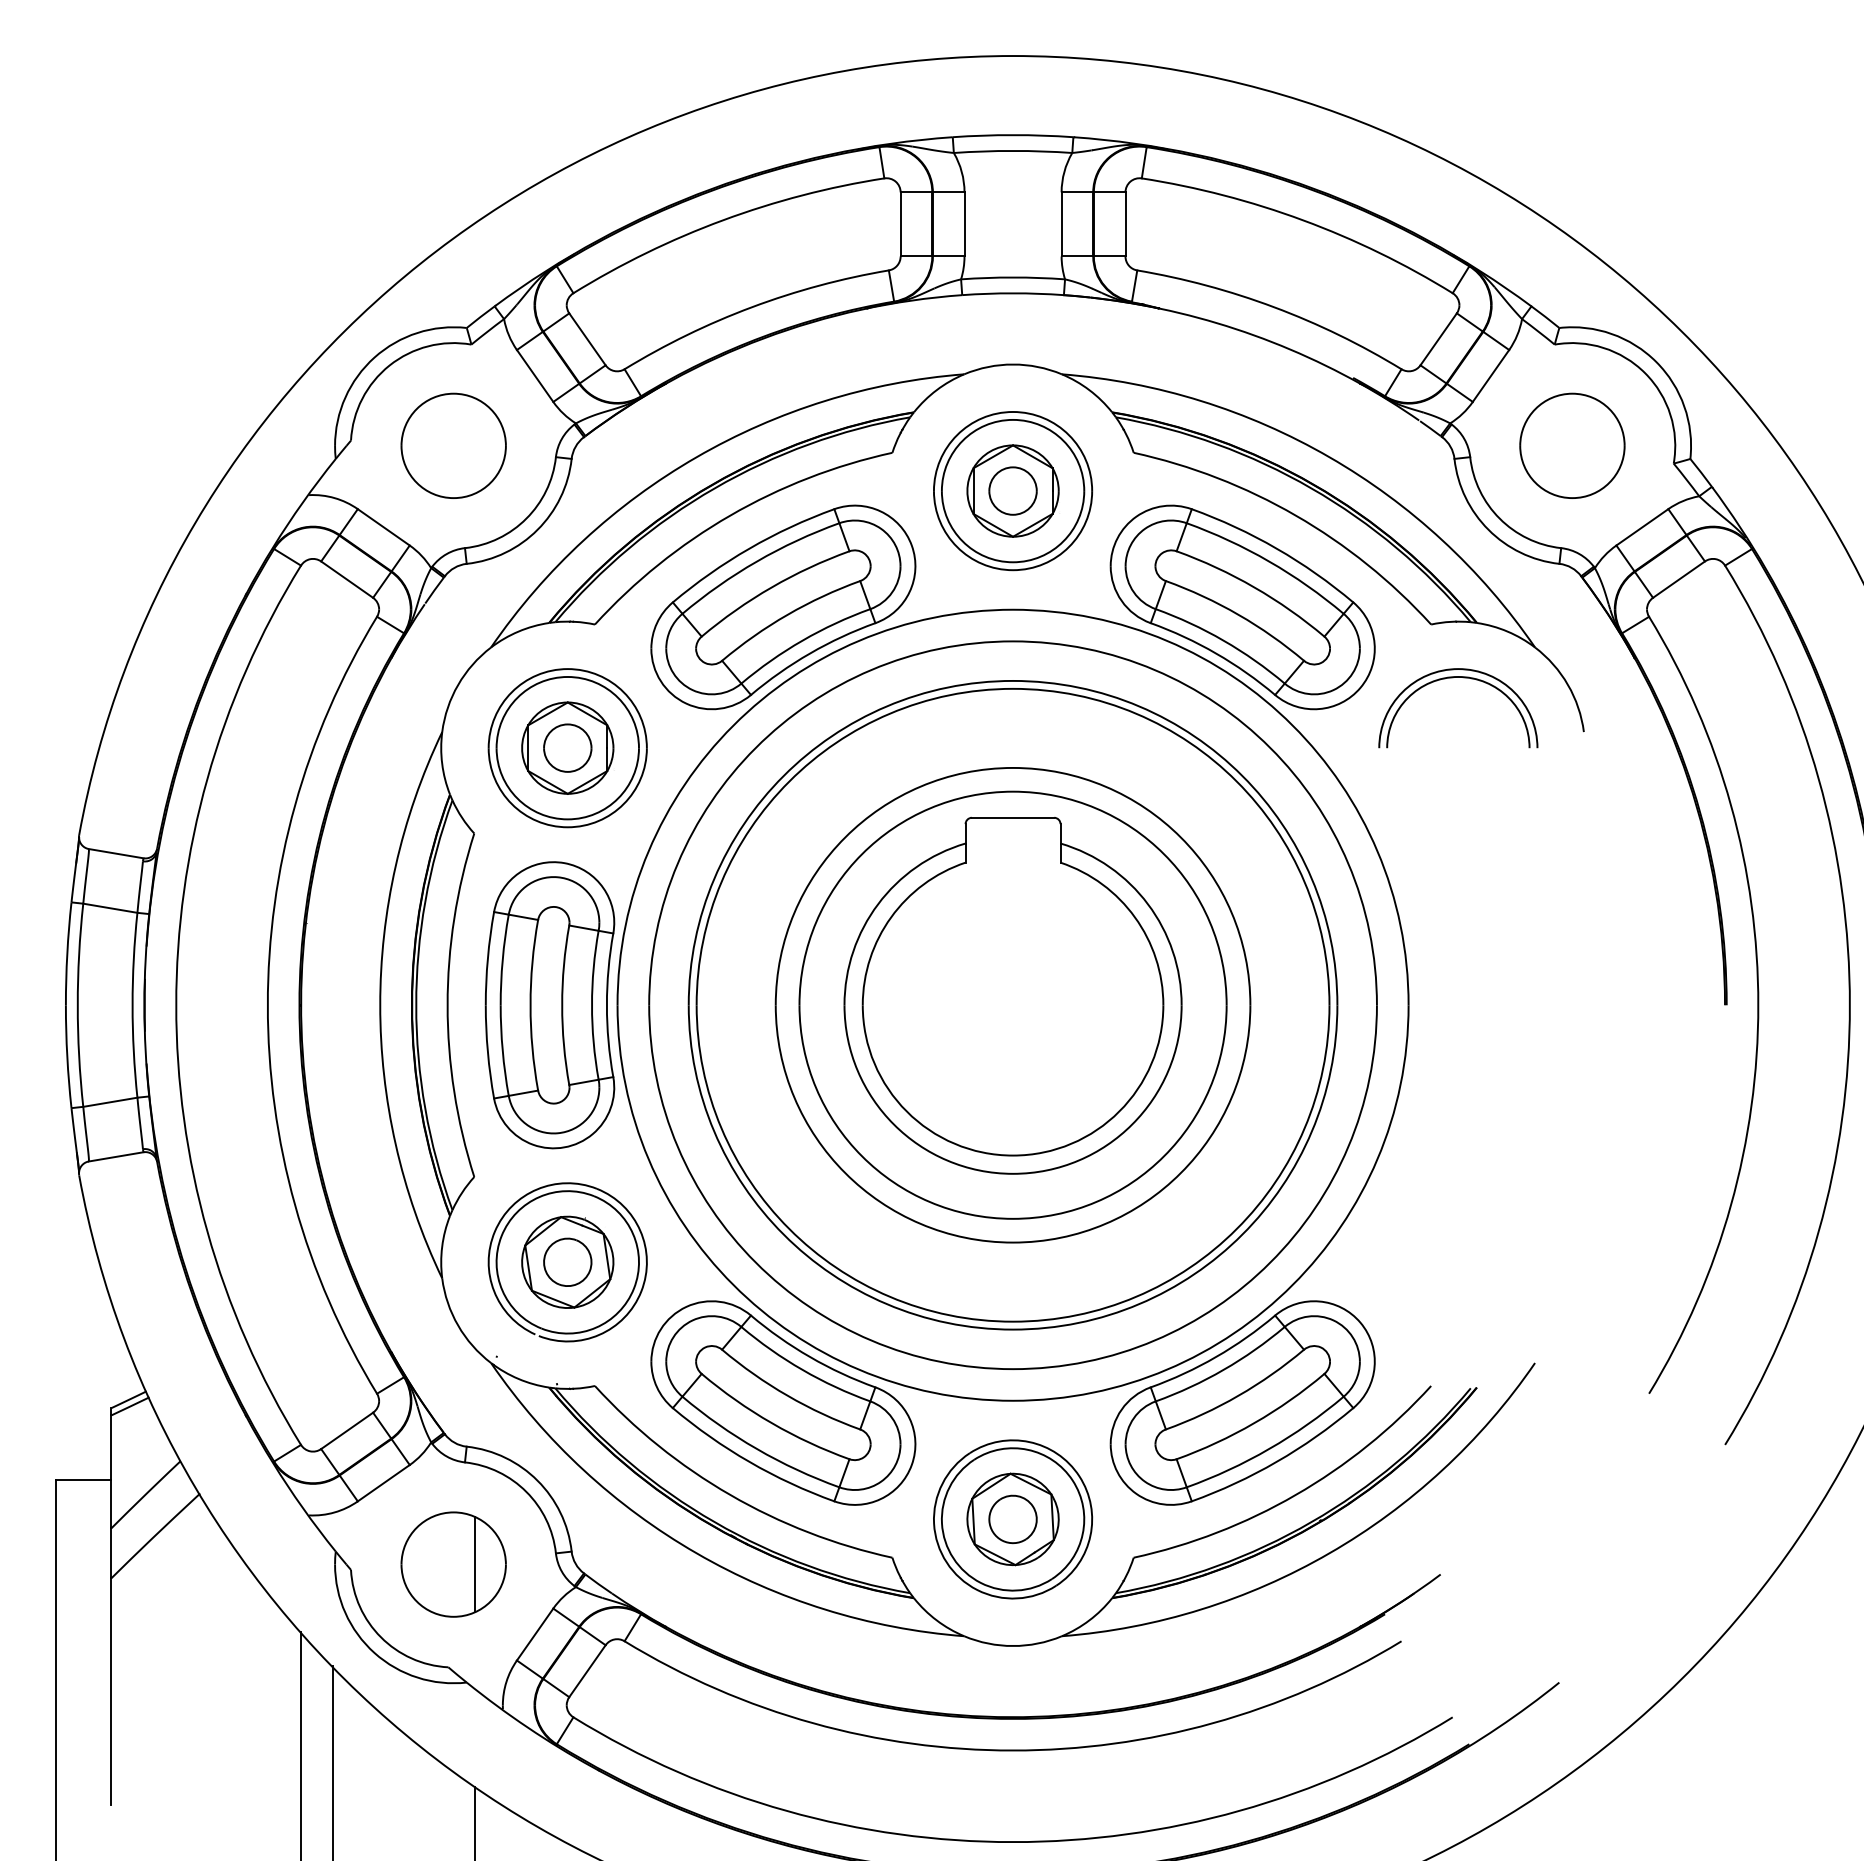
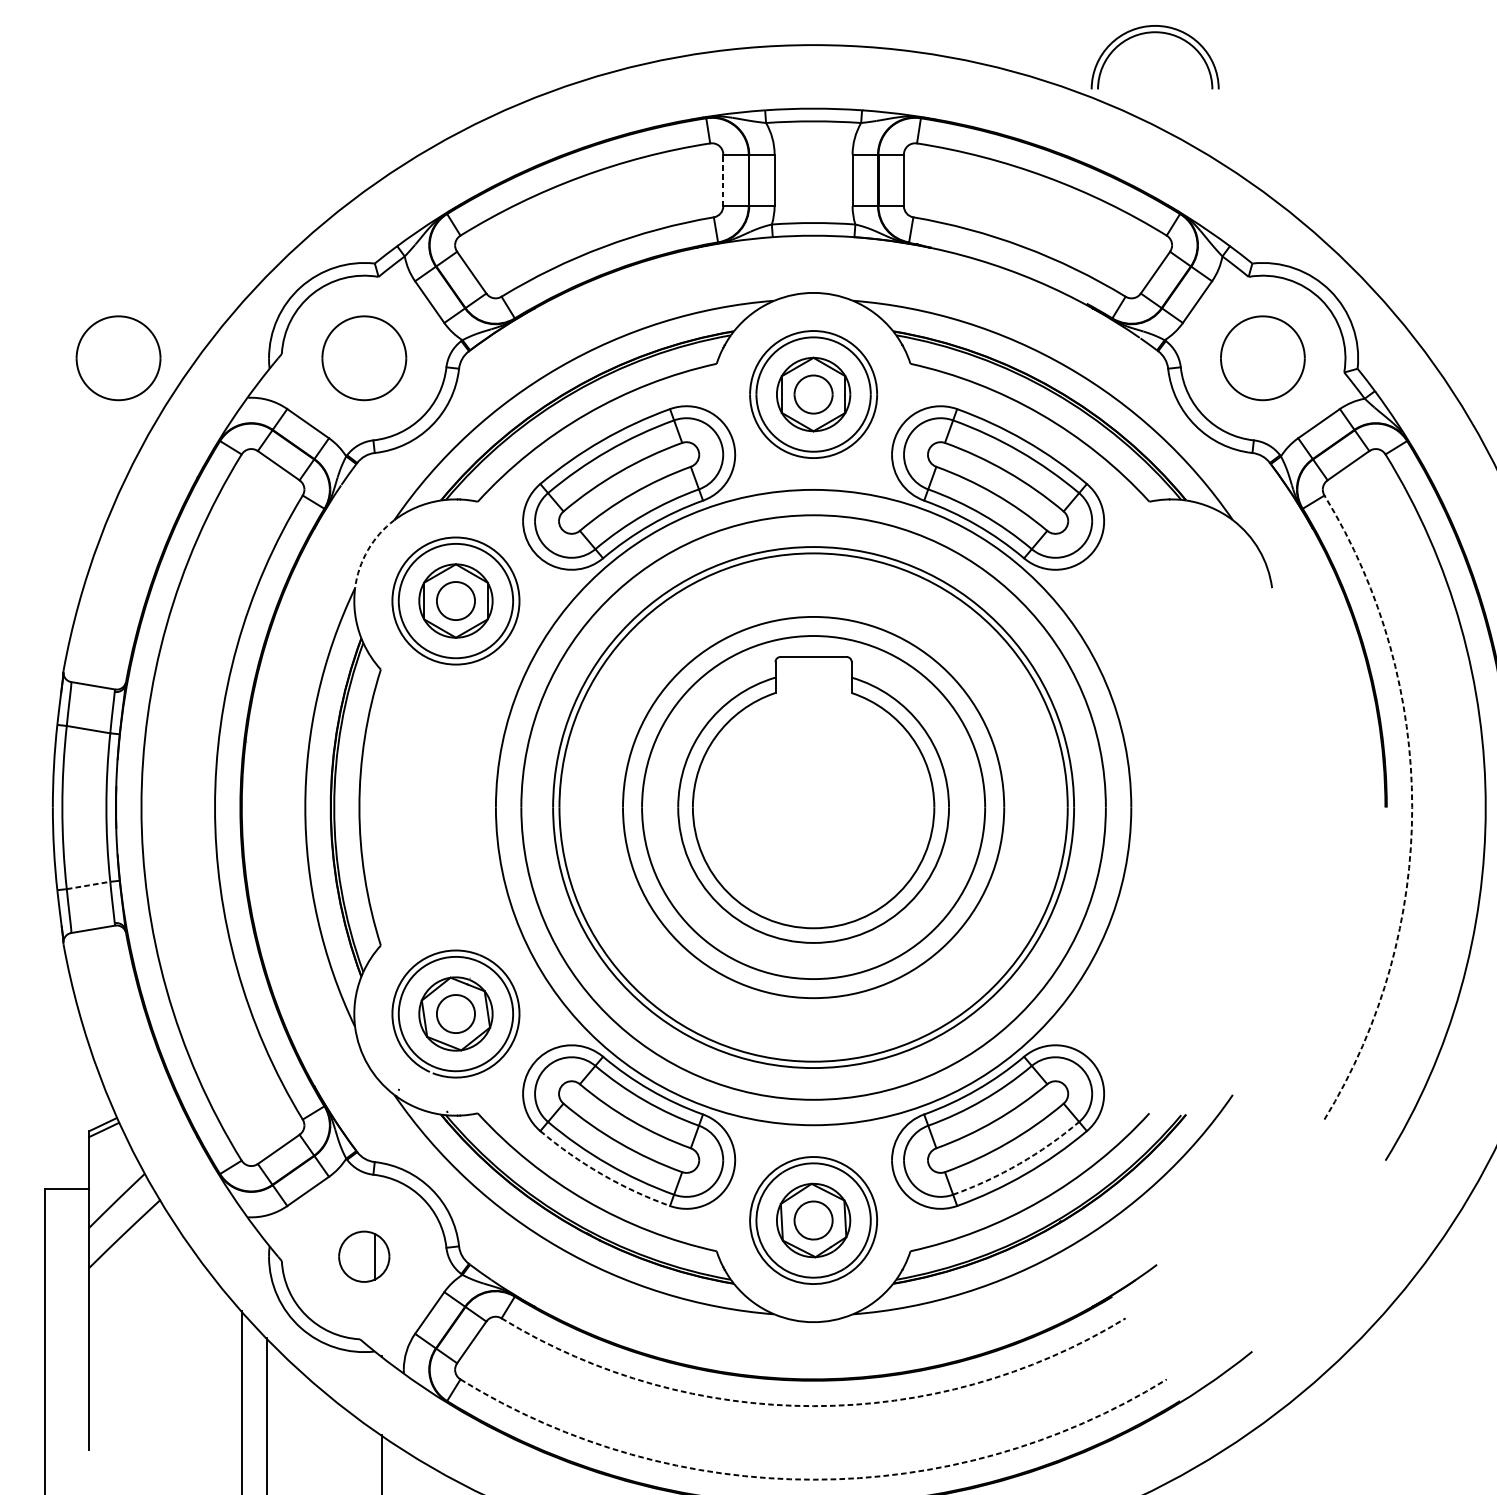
line: (900, 223) -> (723, 179), solid -> dashed
part: (147, 445) -> (118, 357), added
part: (1453, 678) -> (1151, 33), moved
arc: (458, 684) -> (368, 549), solid -> dashed
part: (549, 1005) -> (441, 807), removed
arc: (1758, 1005) -> (1412, 807), solid -> dashed
line: (110, 1102) -> (88, 885), solid -> dashed
arc: (1269, 1449) -> (1019, 1164), solid -> dashed
arc: (749, 1461) -> (601, 1173), solid -> dashed
part: (453, 1564) -> (364, 1256), size x0.6
arc: (1013, 1750) -> (813, 1406), solid -> dashed
arc: (1013, 1842) -> (813, 1480), solid -> dashed

